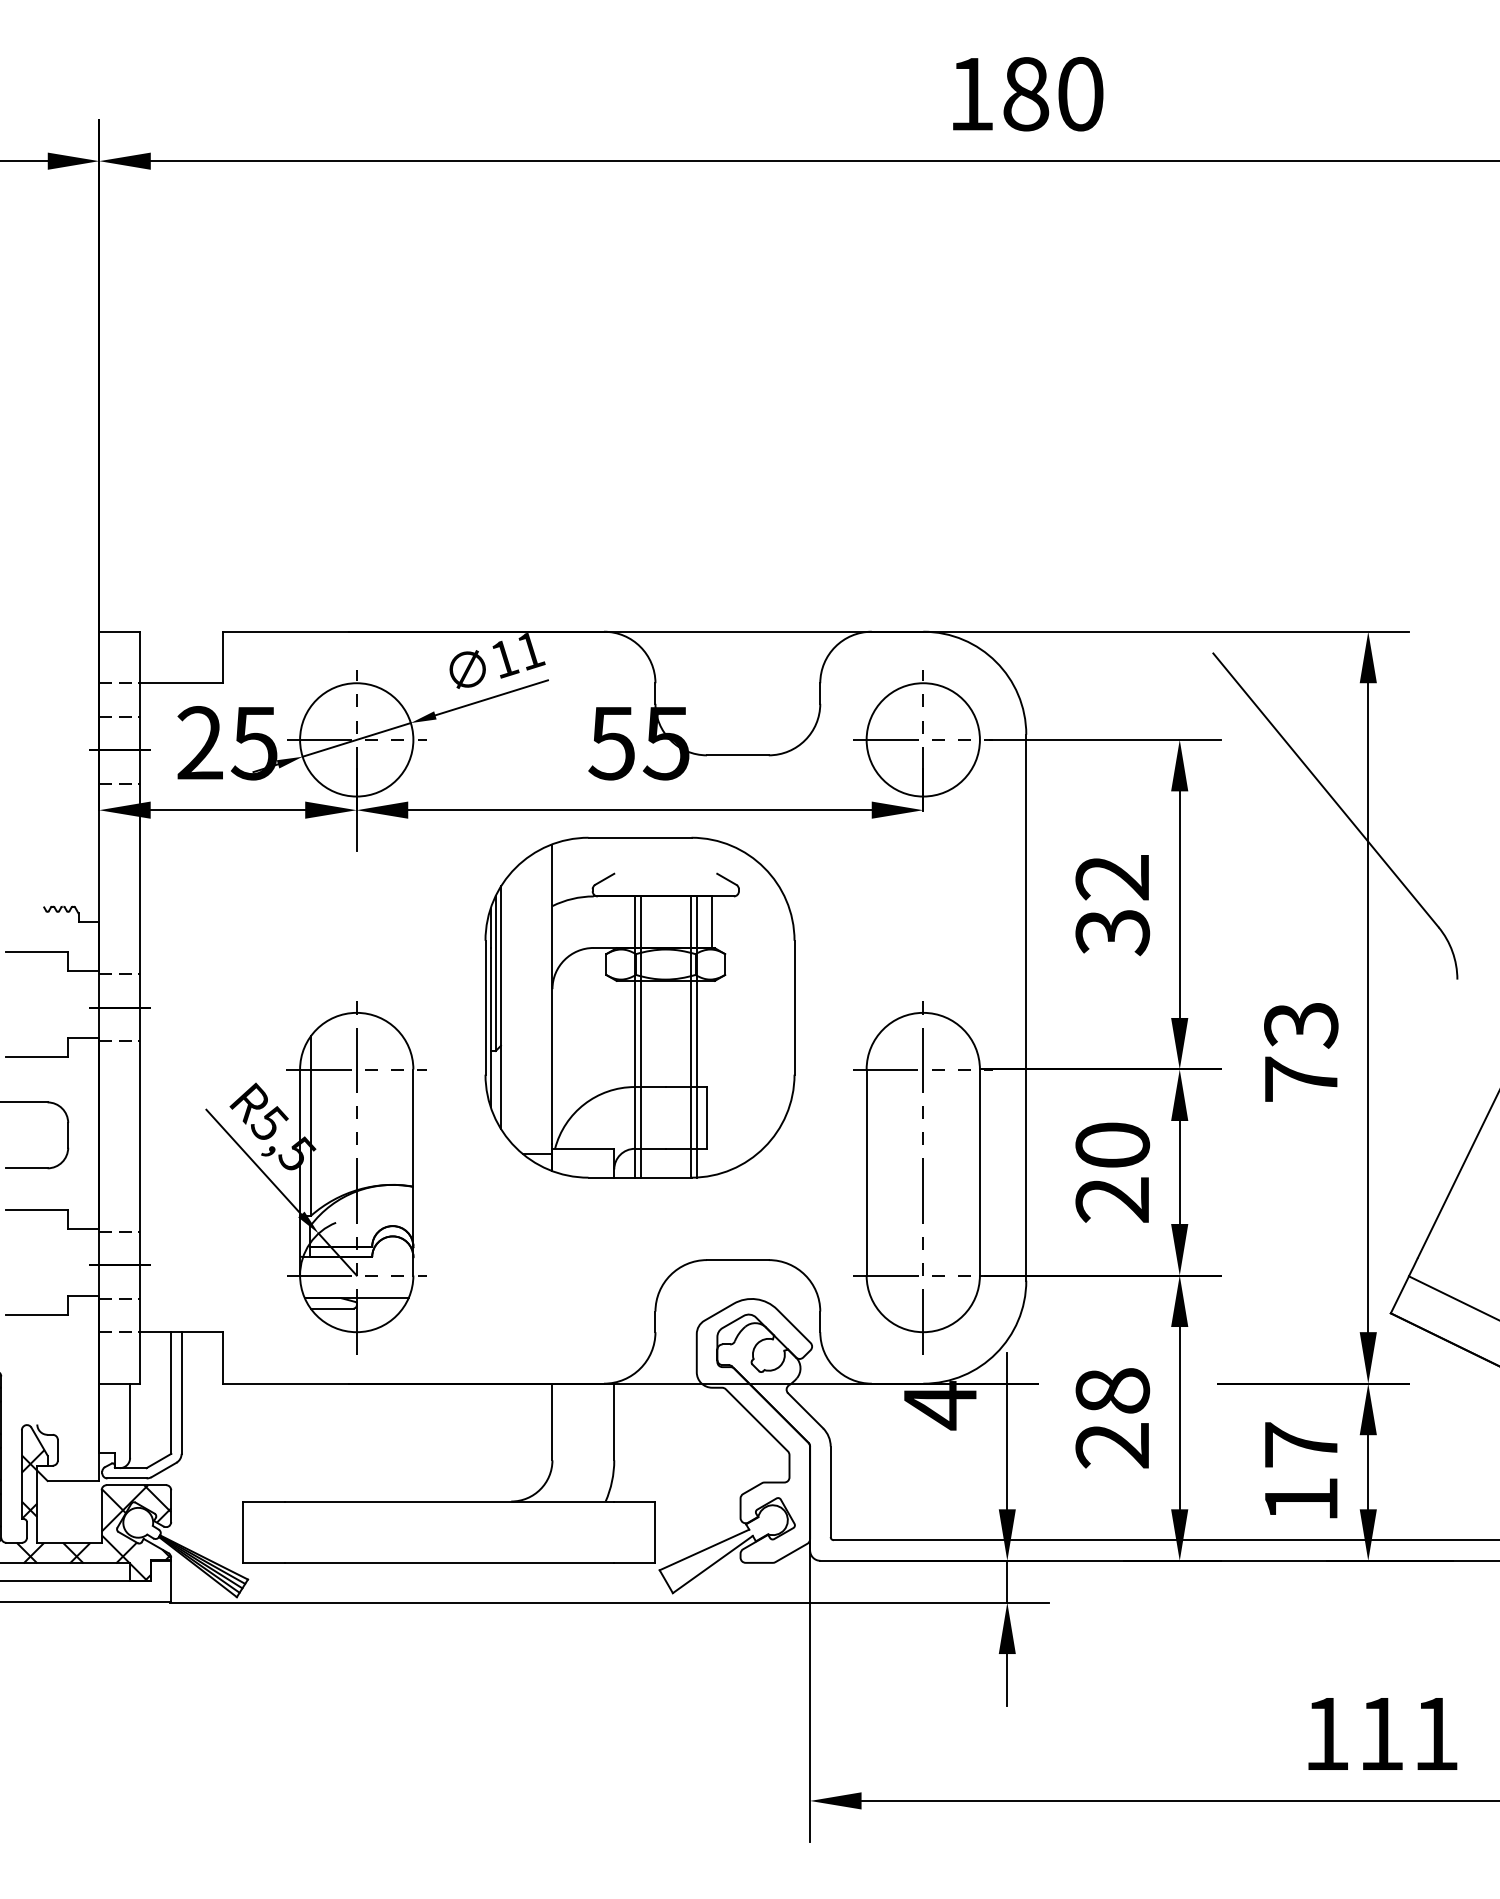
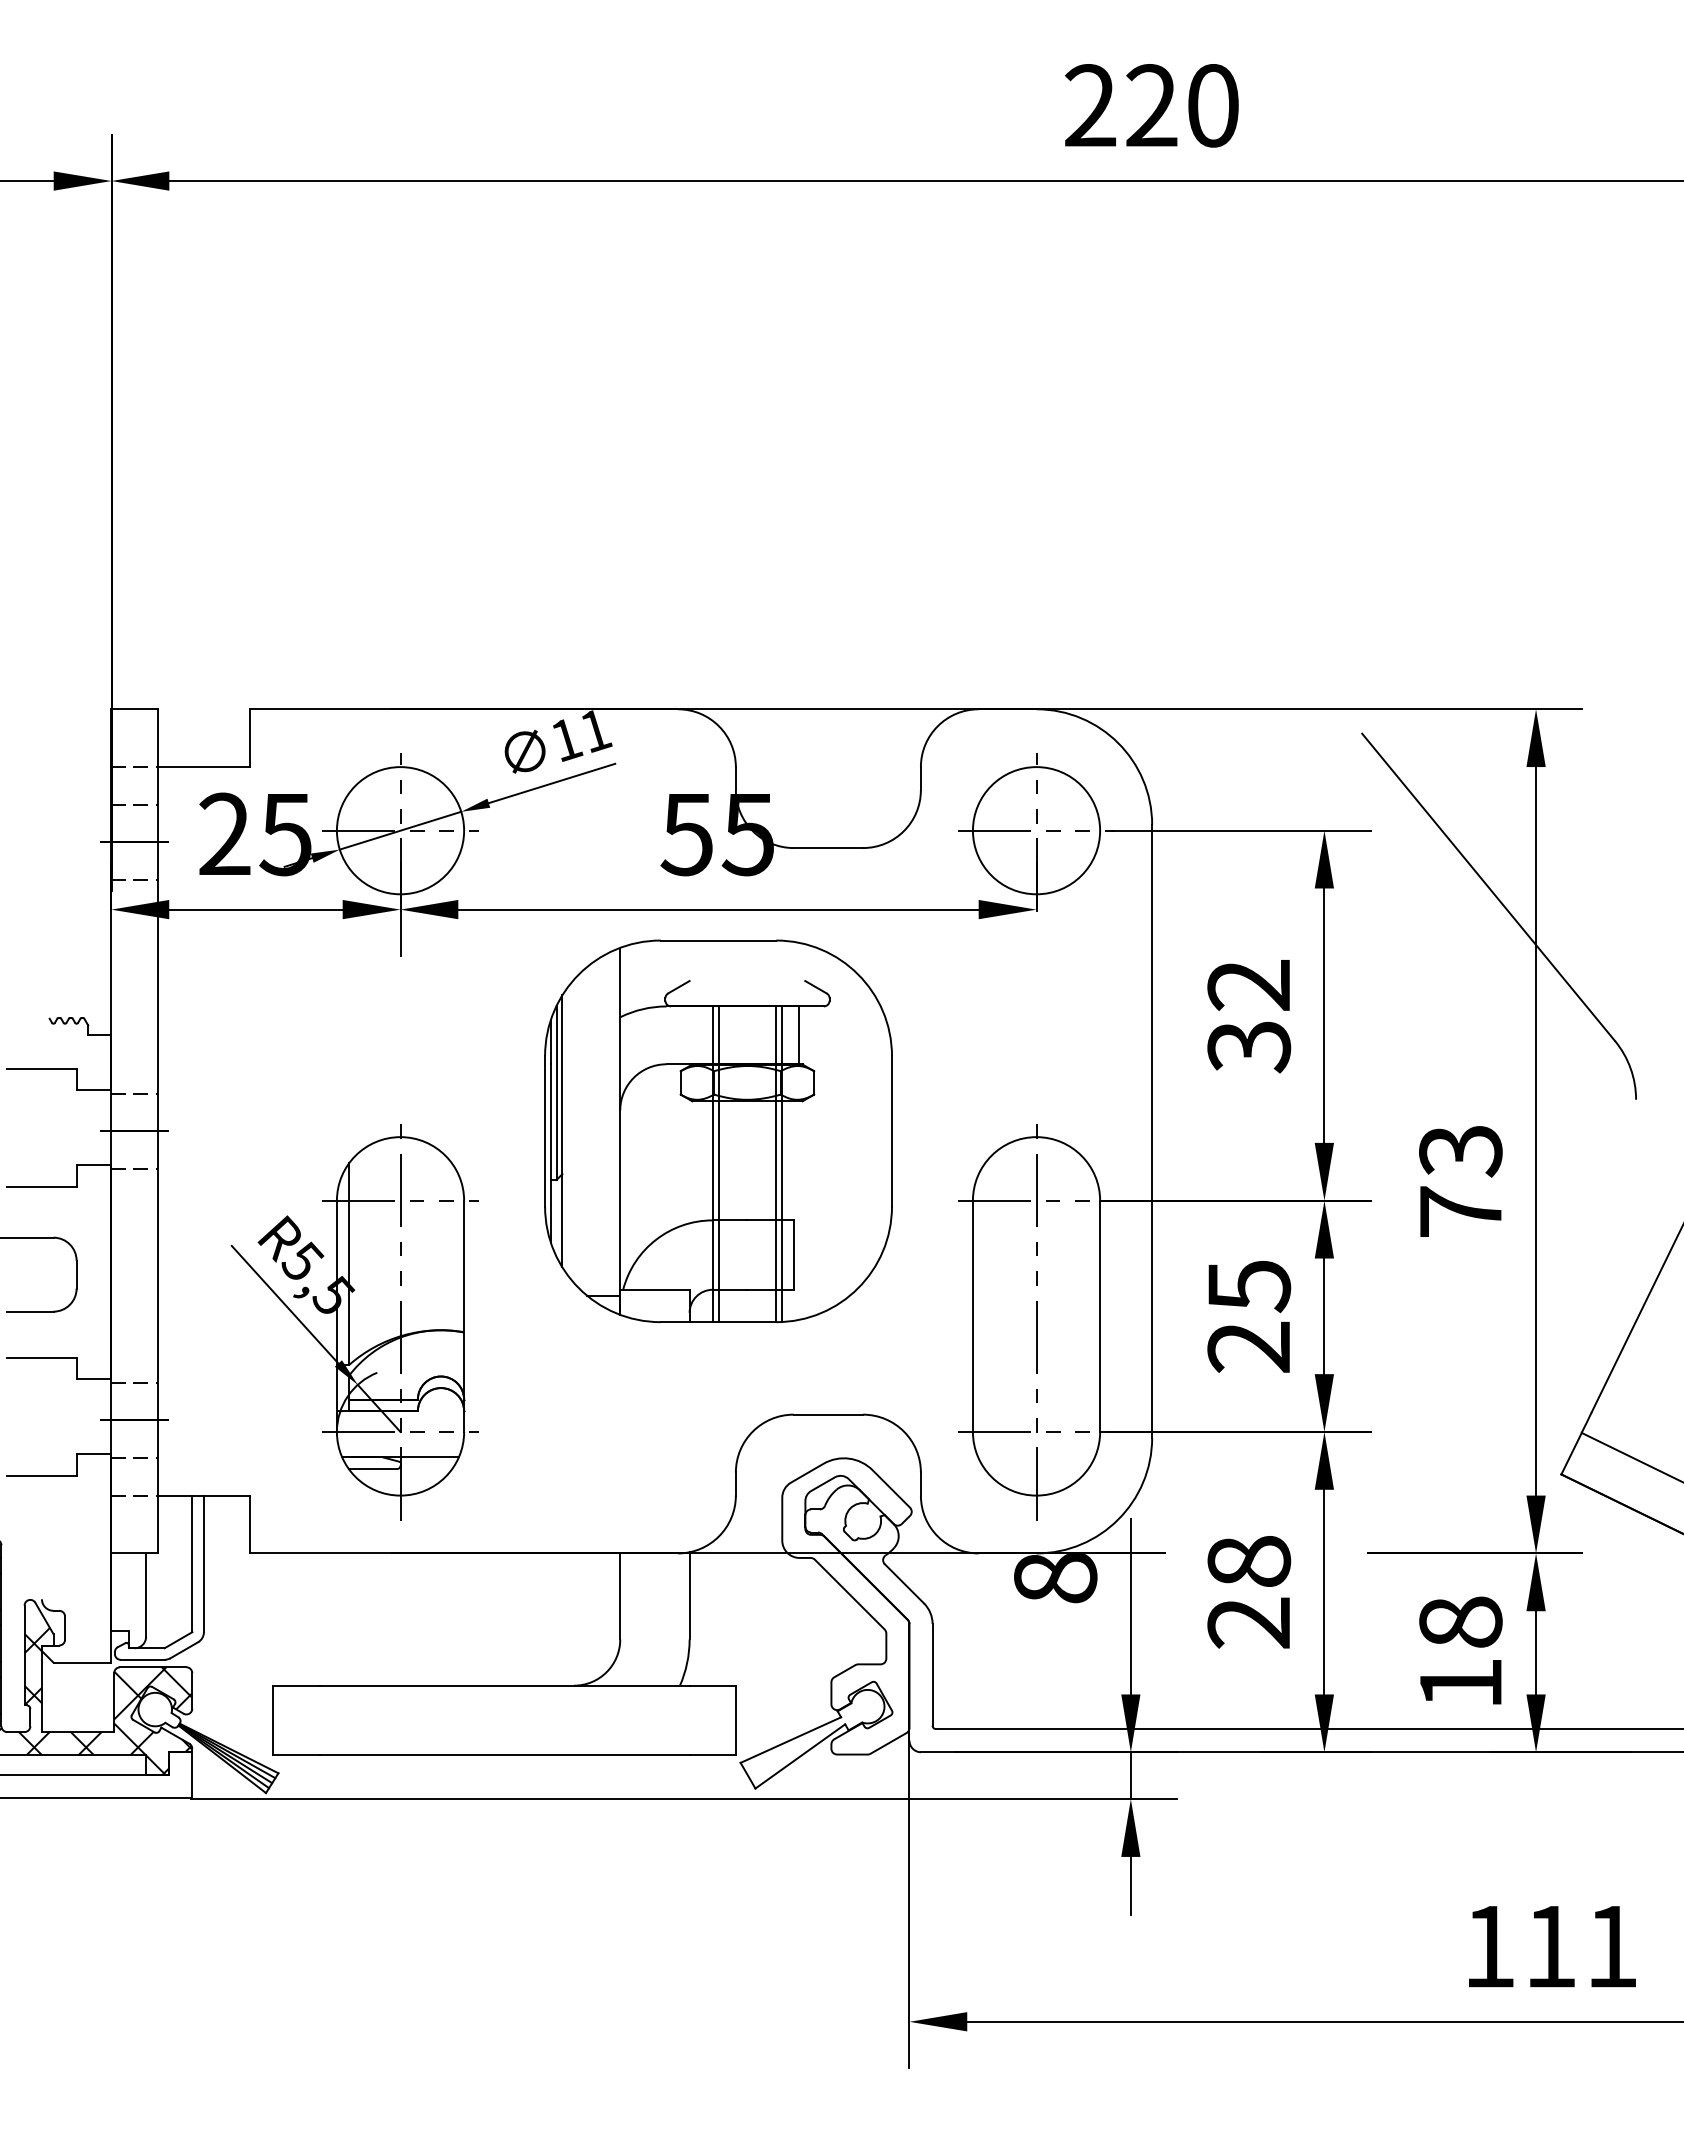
text: (998, 93) -> (1121, 105), 180 -> 220
text: (1113, 1145) -> (1249, 1286), 20 -> 25
text: (940, 1406) -> (1055, 1578), 4 -> 8
text: (1300, 1444) -> (1460, 1621), 17 -> 18

